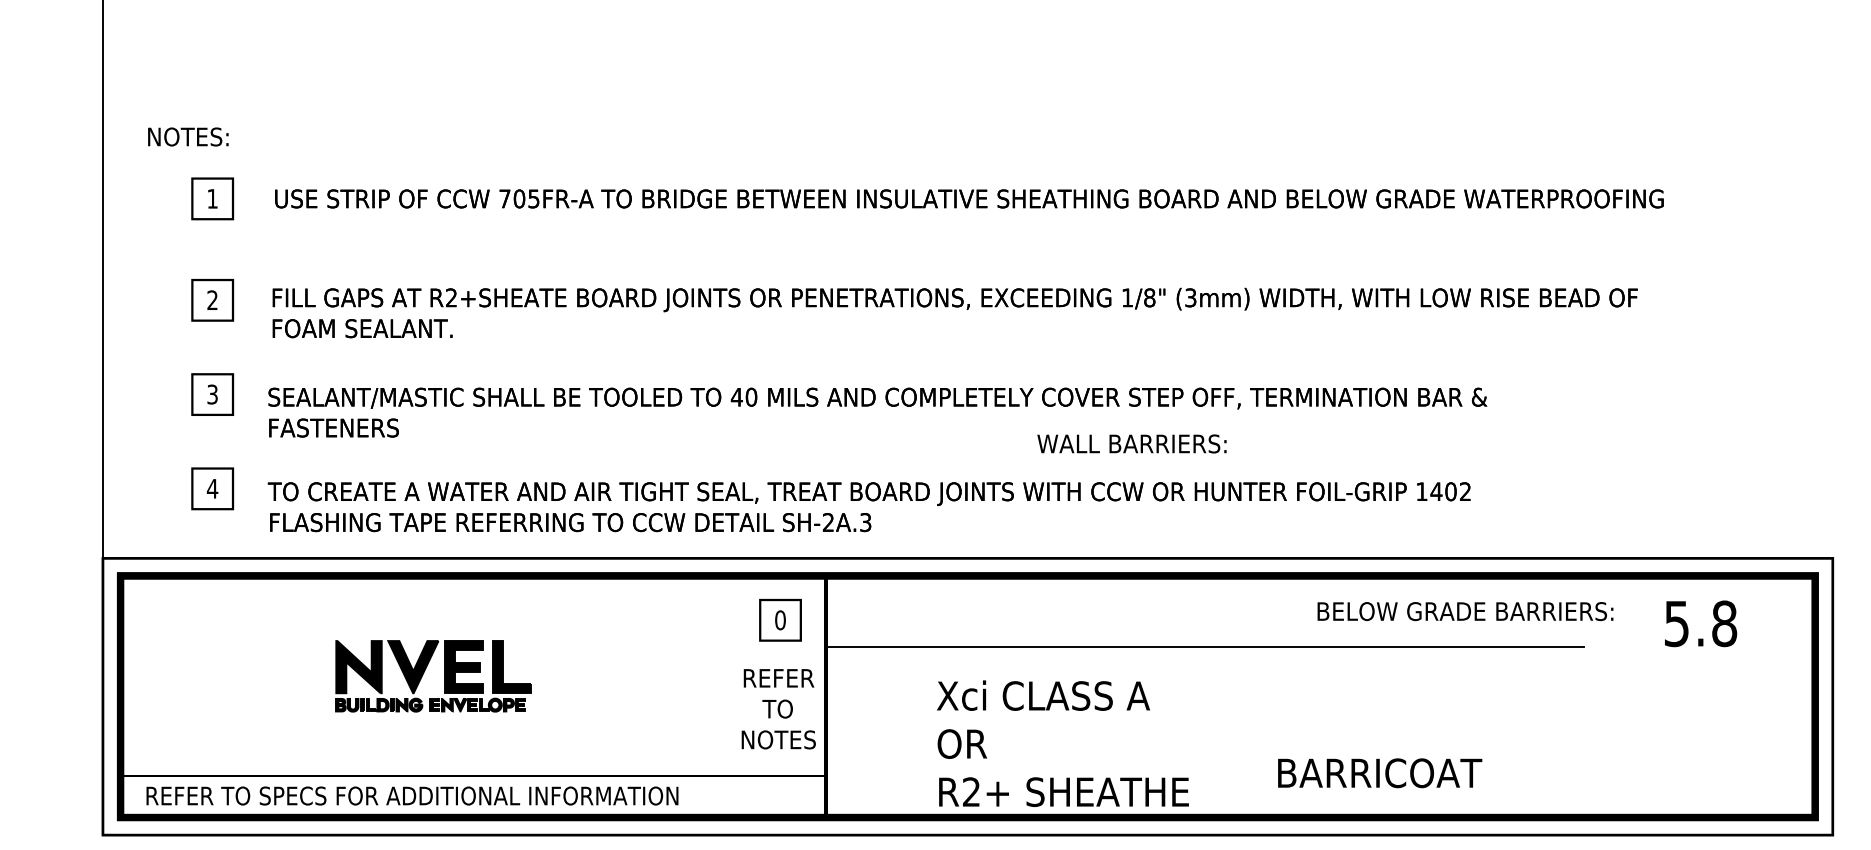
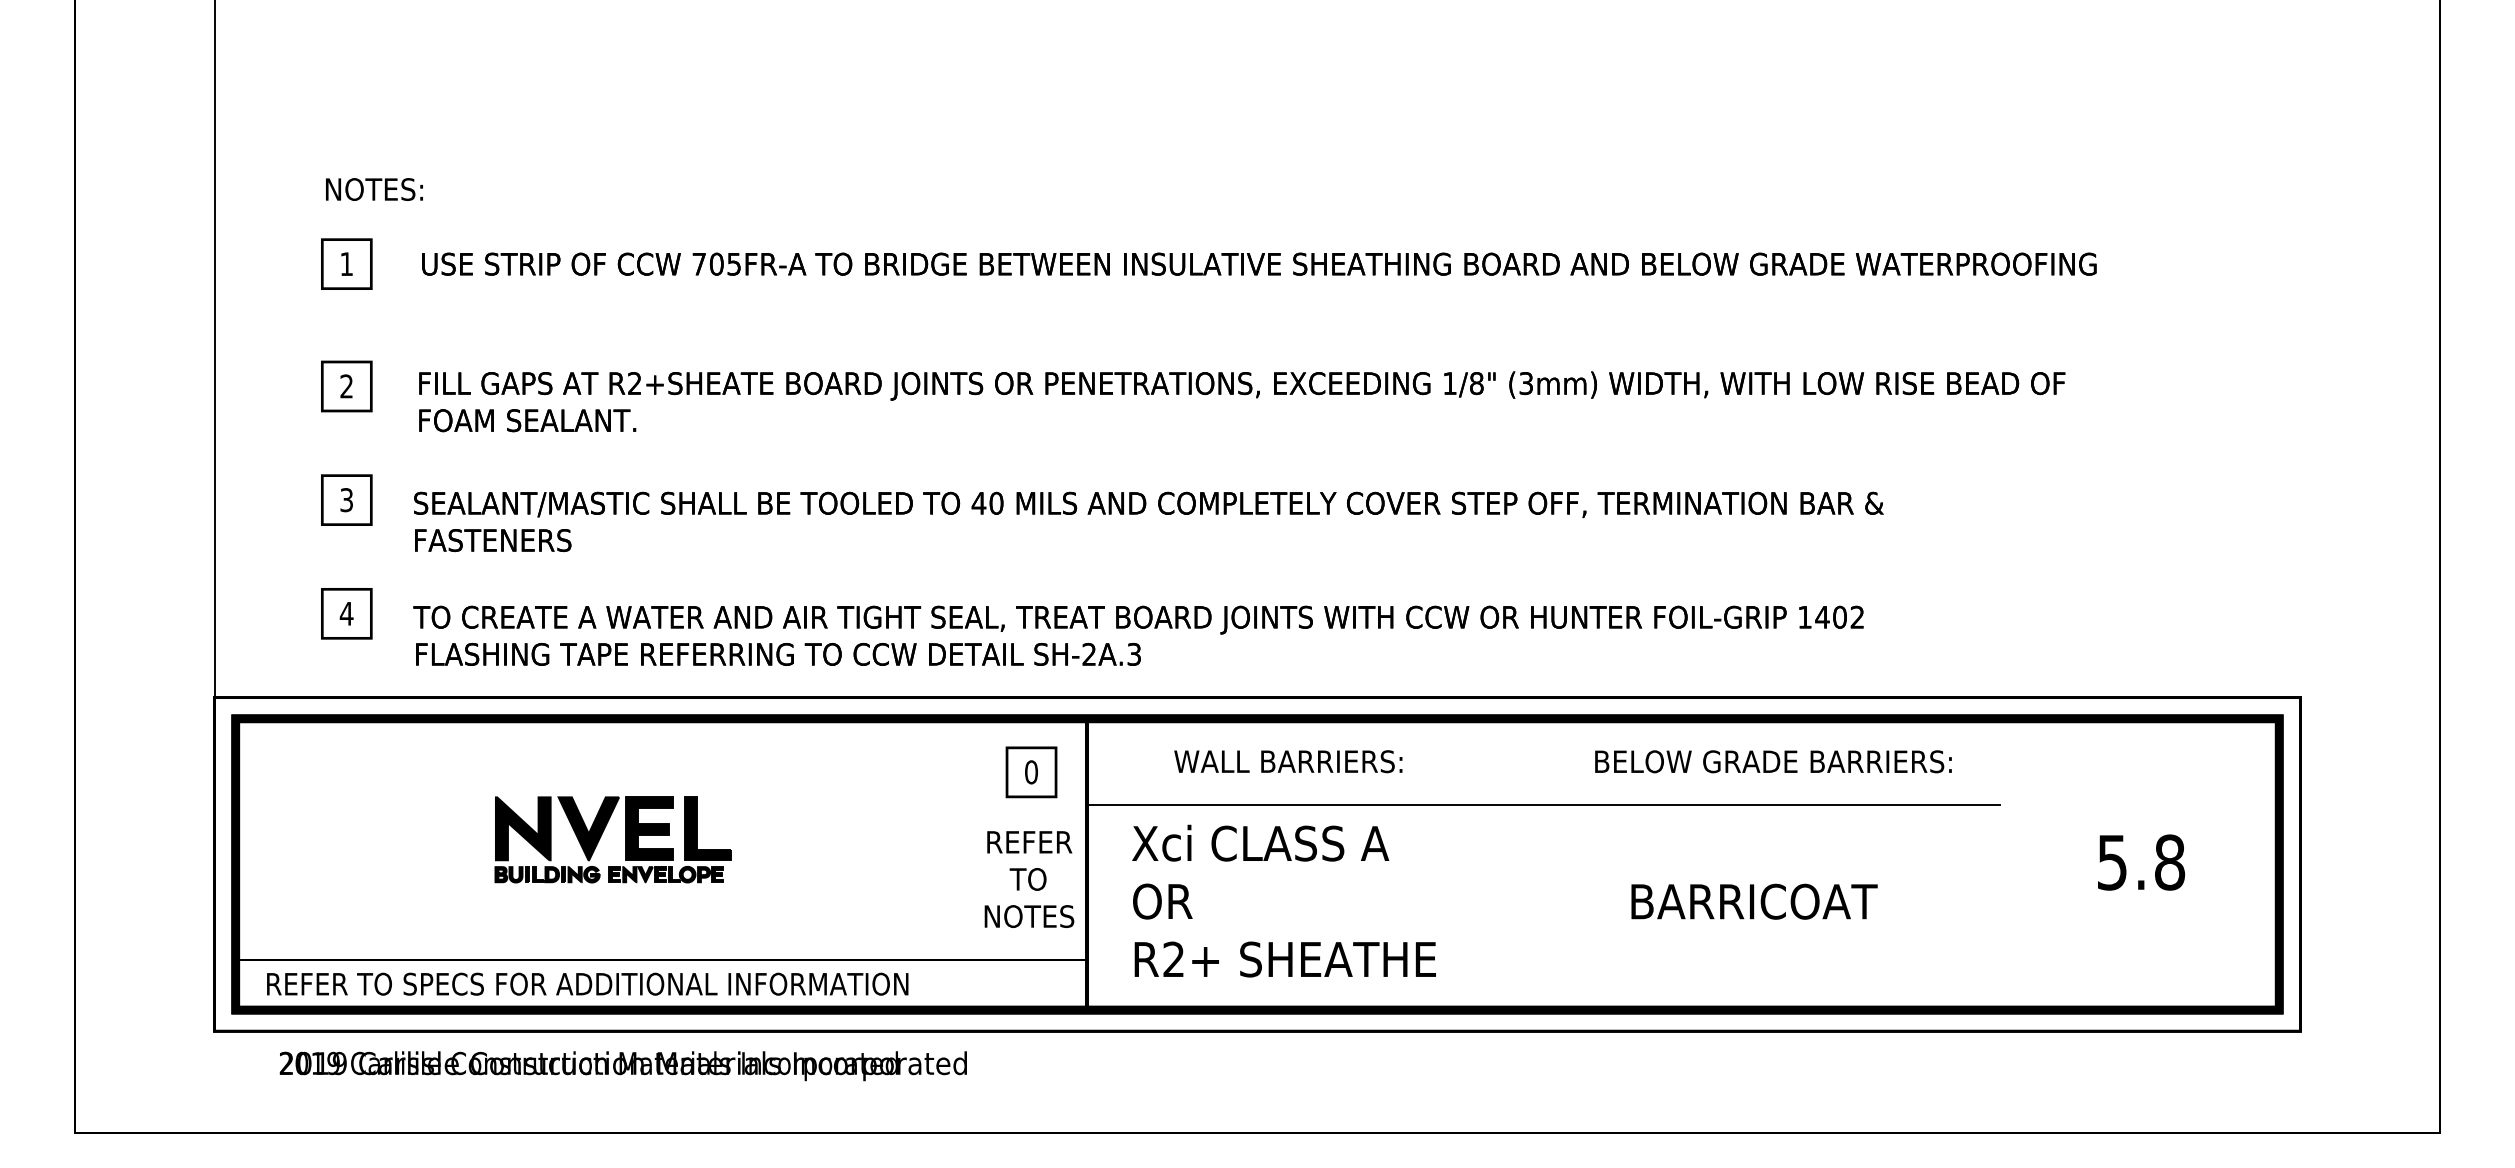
text: (188, 136) -> (374, 189), moved
text: (1132, 443) -> (1288, 761), moved
text: (1465, 611) -> (1773, 761), moved
text: (1701, 623) -> (2141, 862), moved
text: (1062, 743) -> (1283, 900), moved
text: (1380, 773) -> (1754, 901), moved

